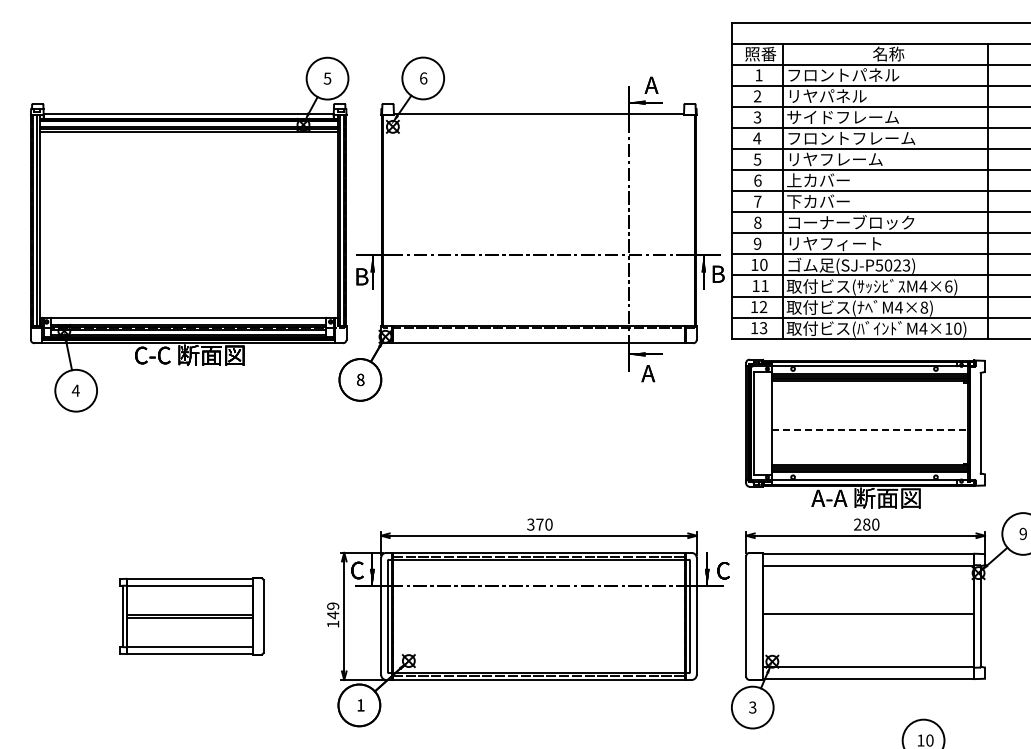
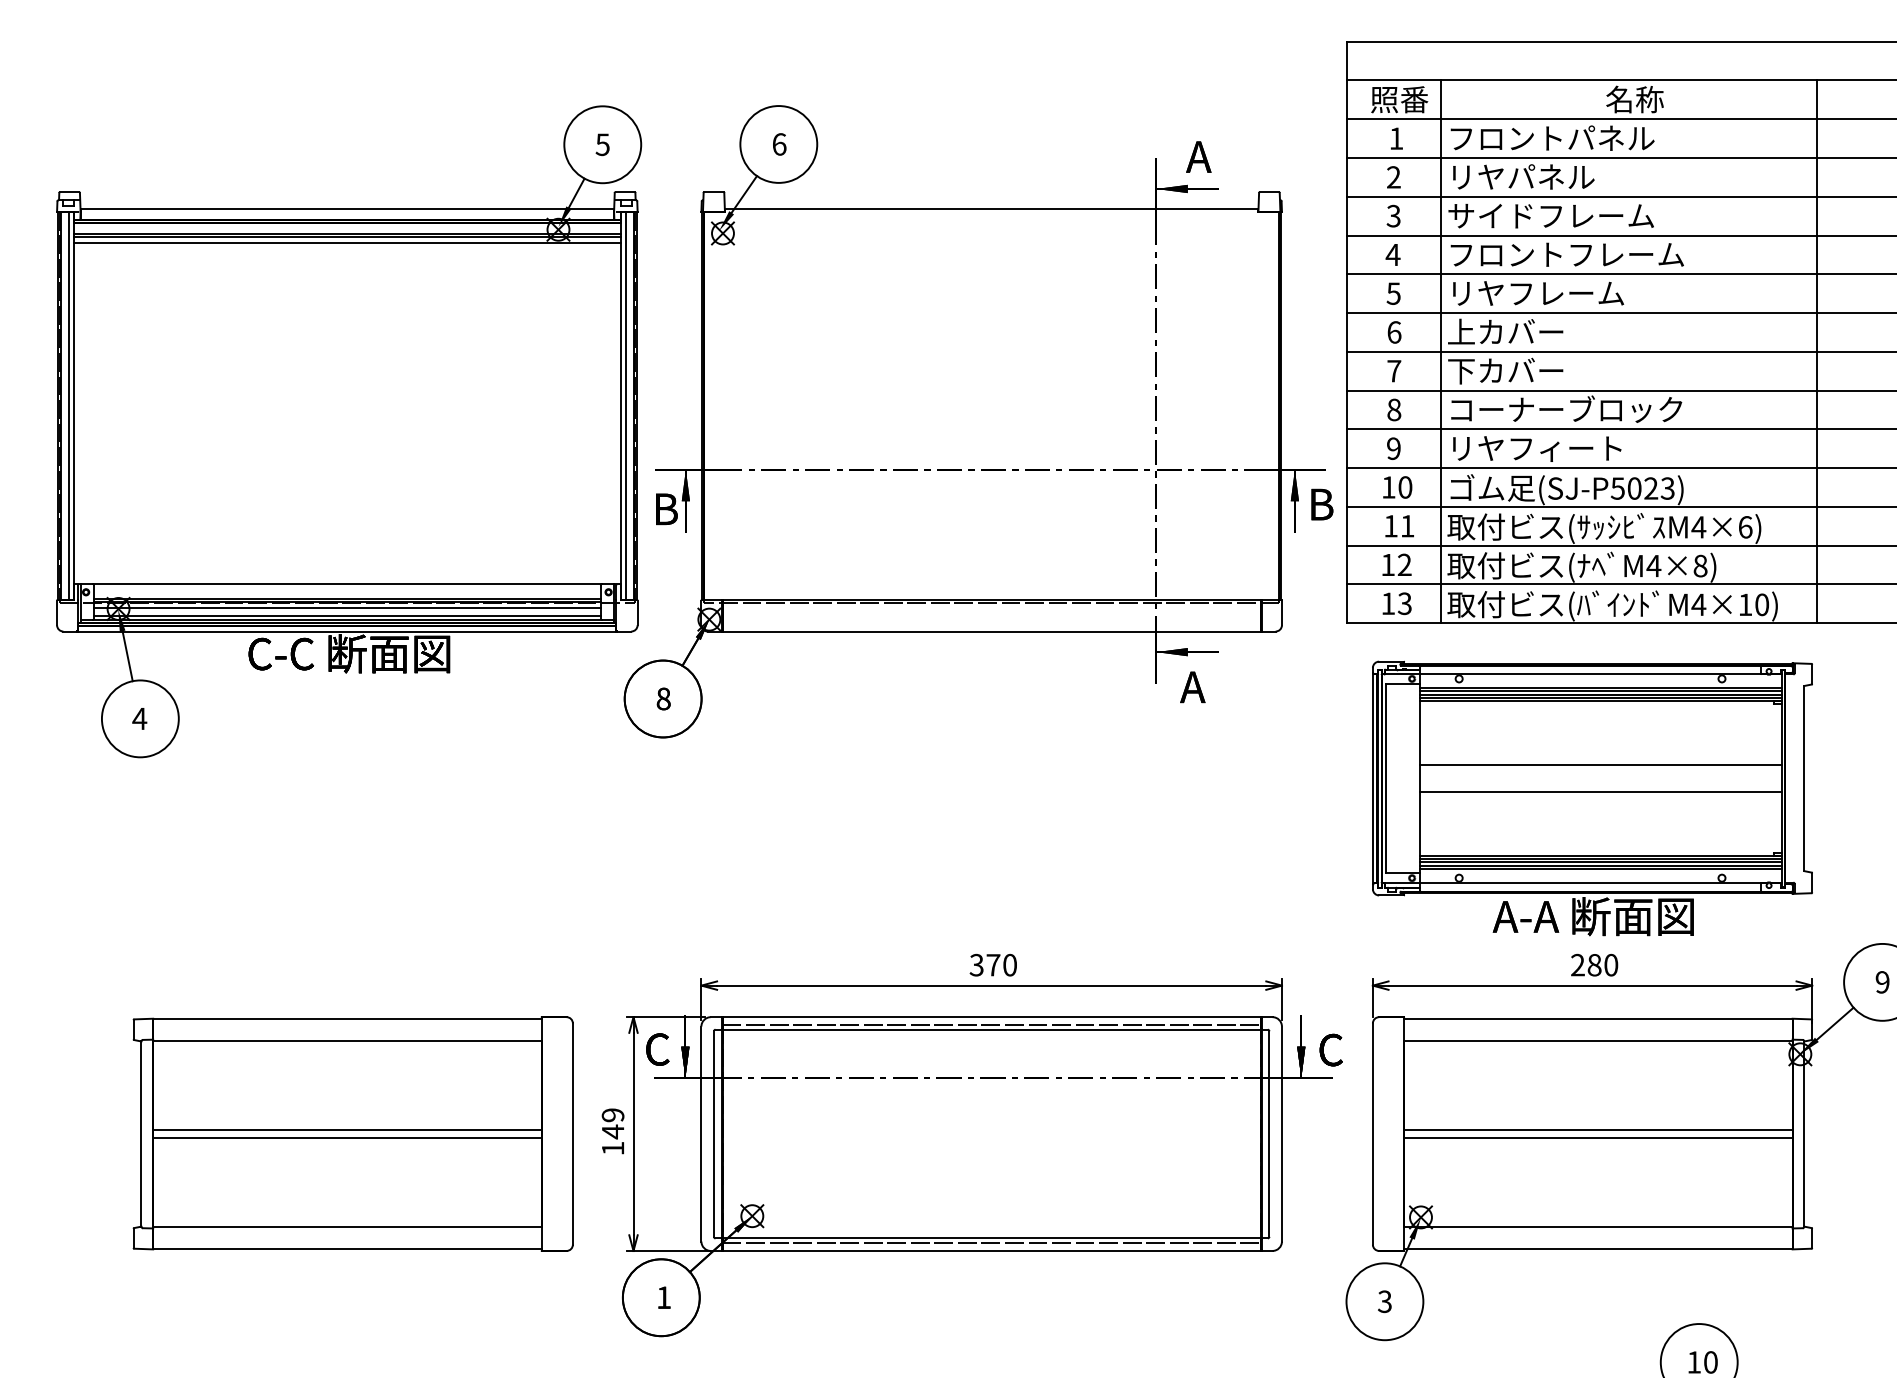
line: (869, 415) -> (1599, 764), added
line: (870, 430) -> (1601, 792), dashed -> solid
part: (191, 616) -> (352, 1134), size x1.67
line: (868, 618) -> (1597, 1137), added

